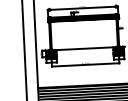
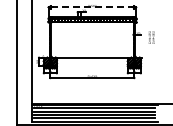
line: (82, 8) -> (92, 7), solid -> dashed

